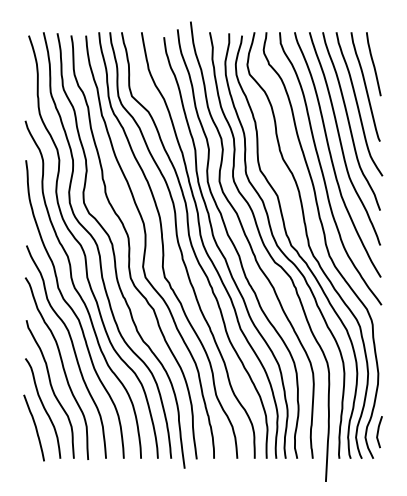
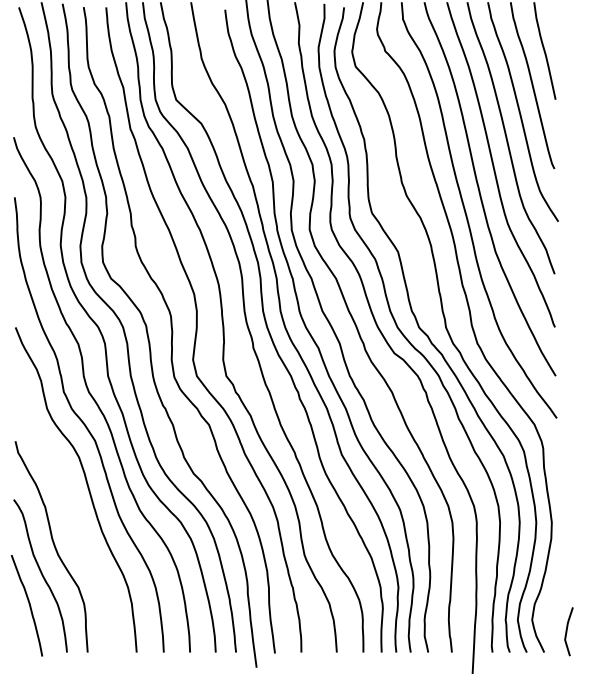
curve: (62, 368) -> (70, 514), removed
line: (378, 432) -> (567, 632), moved

